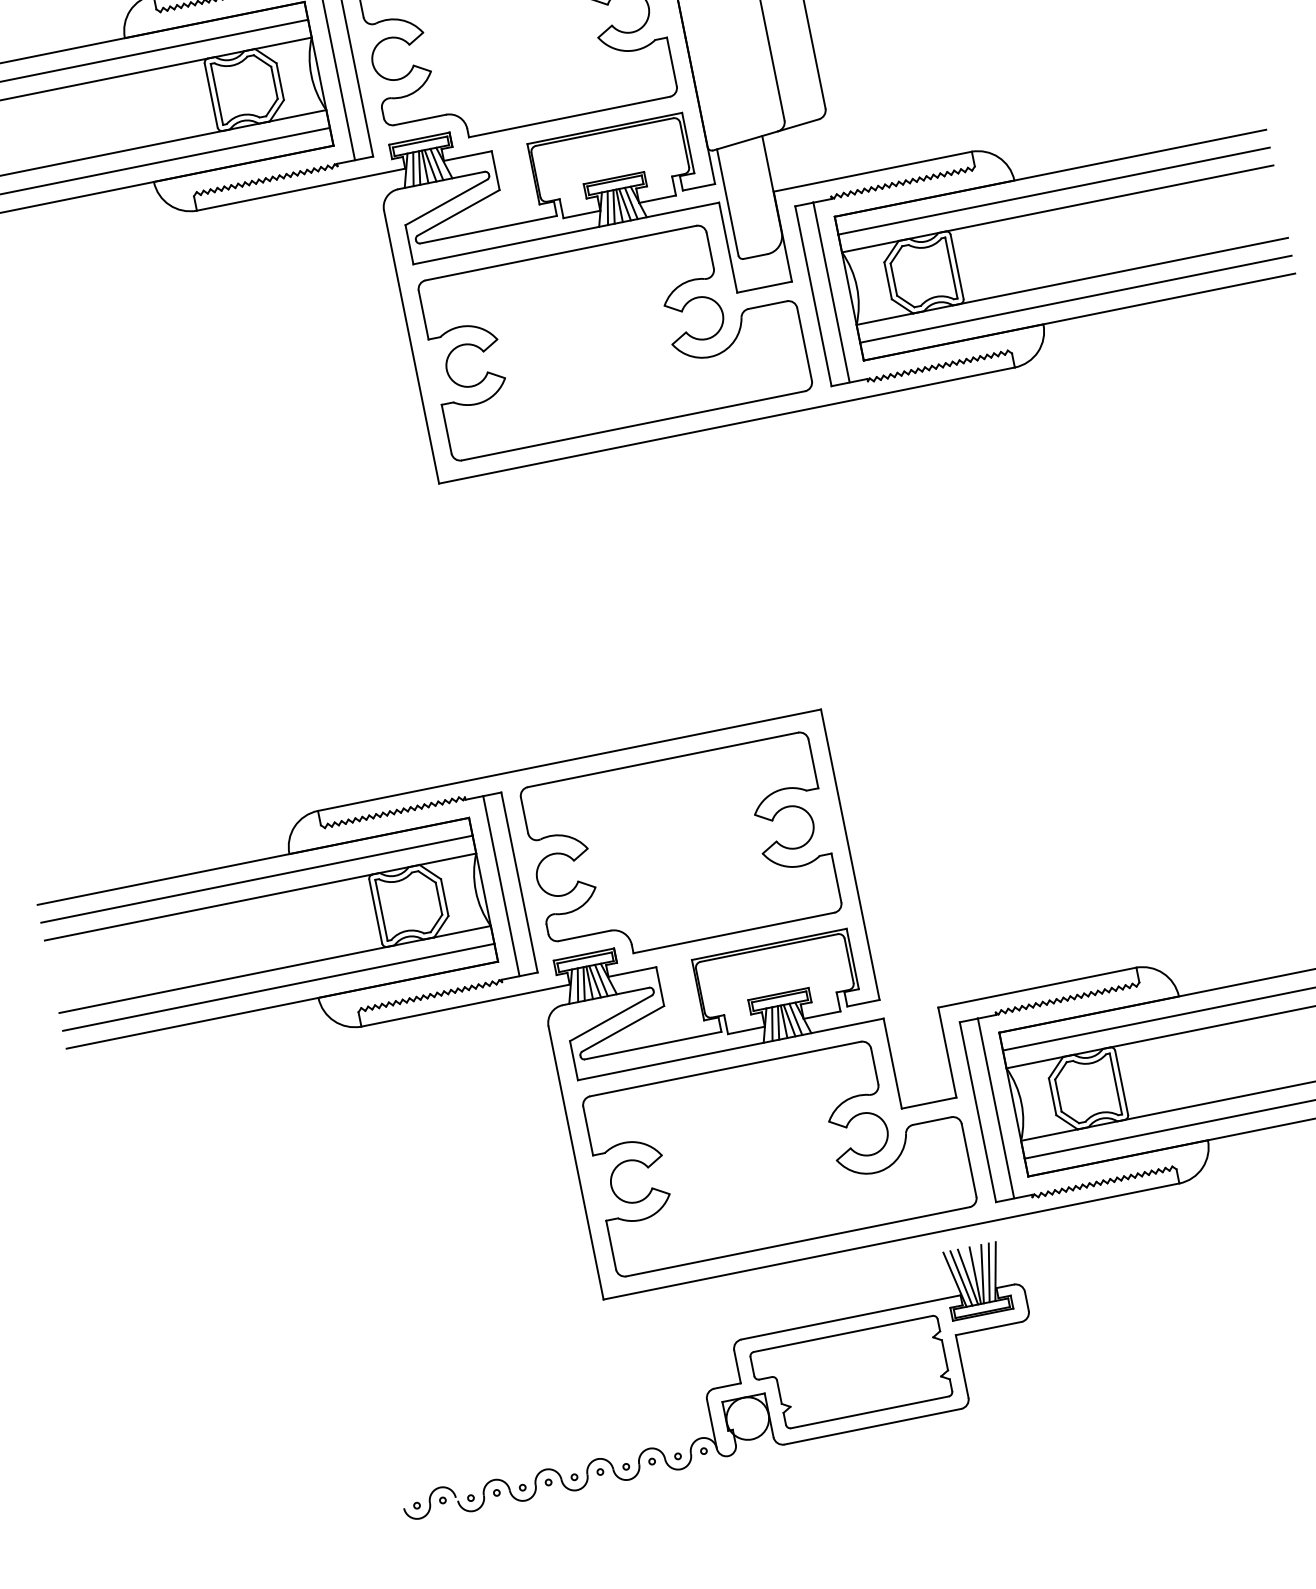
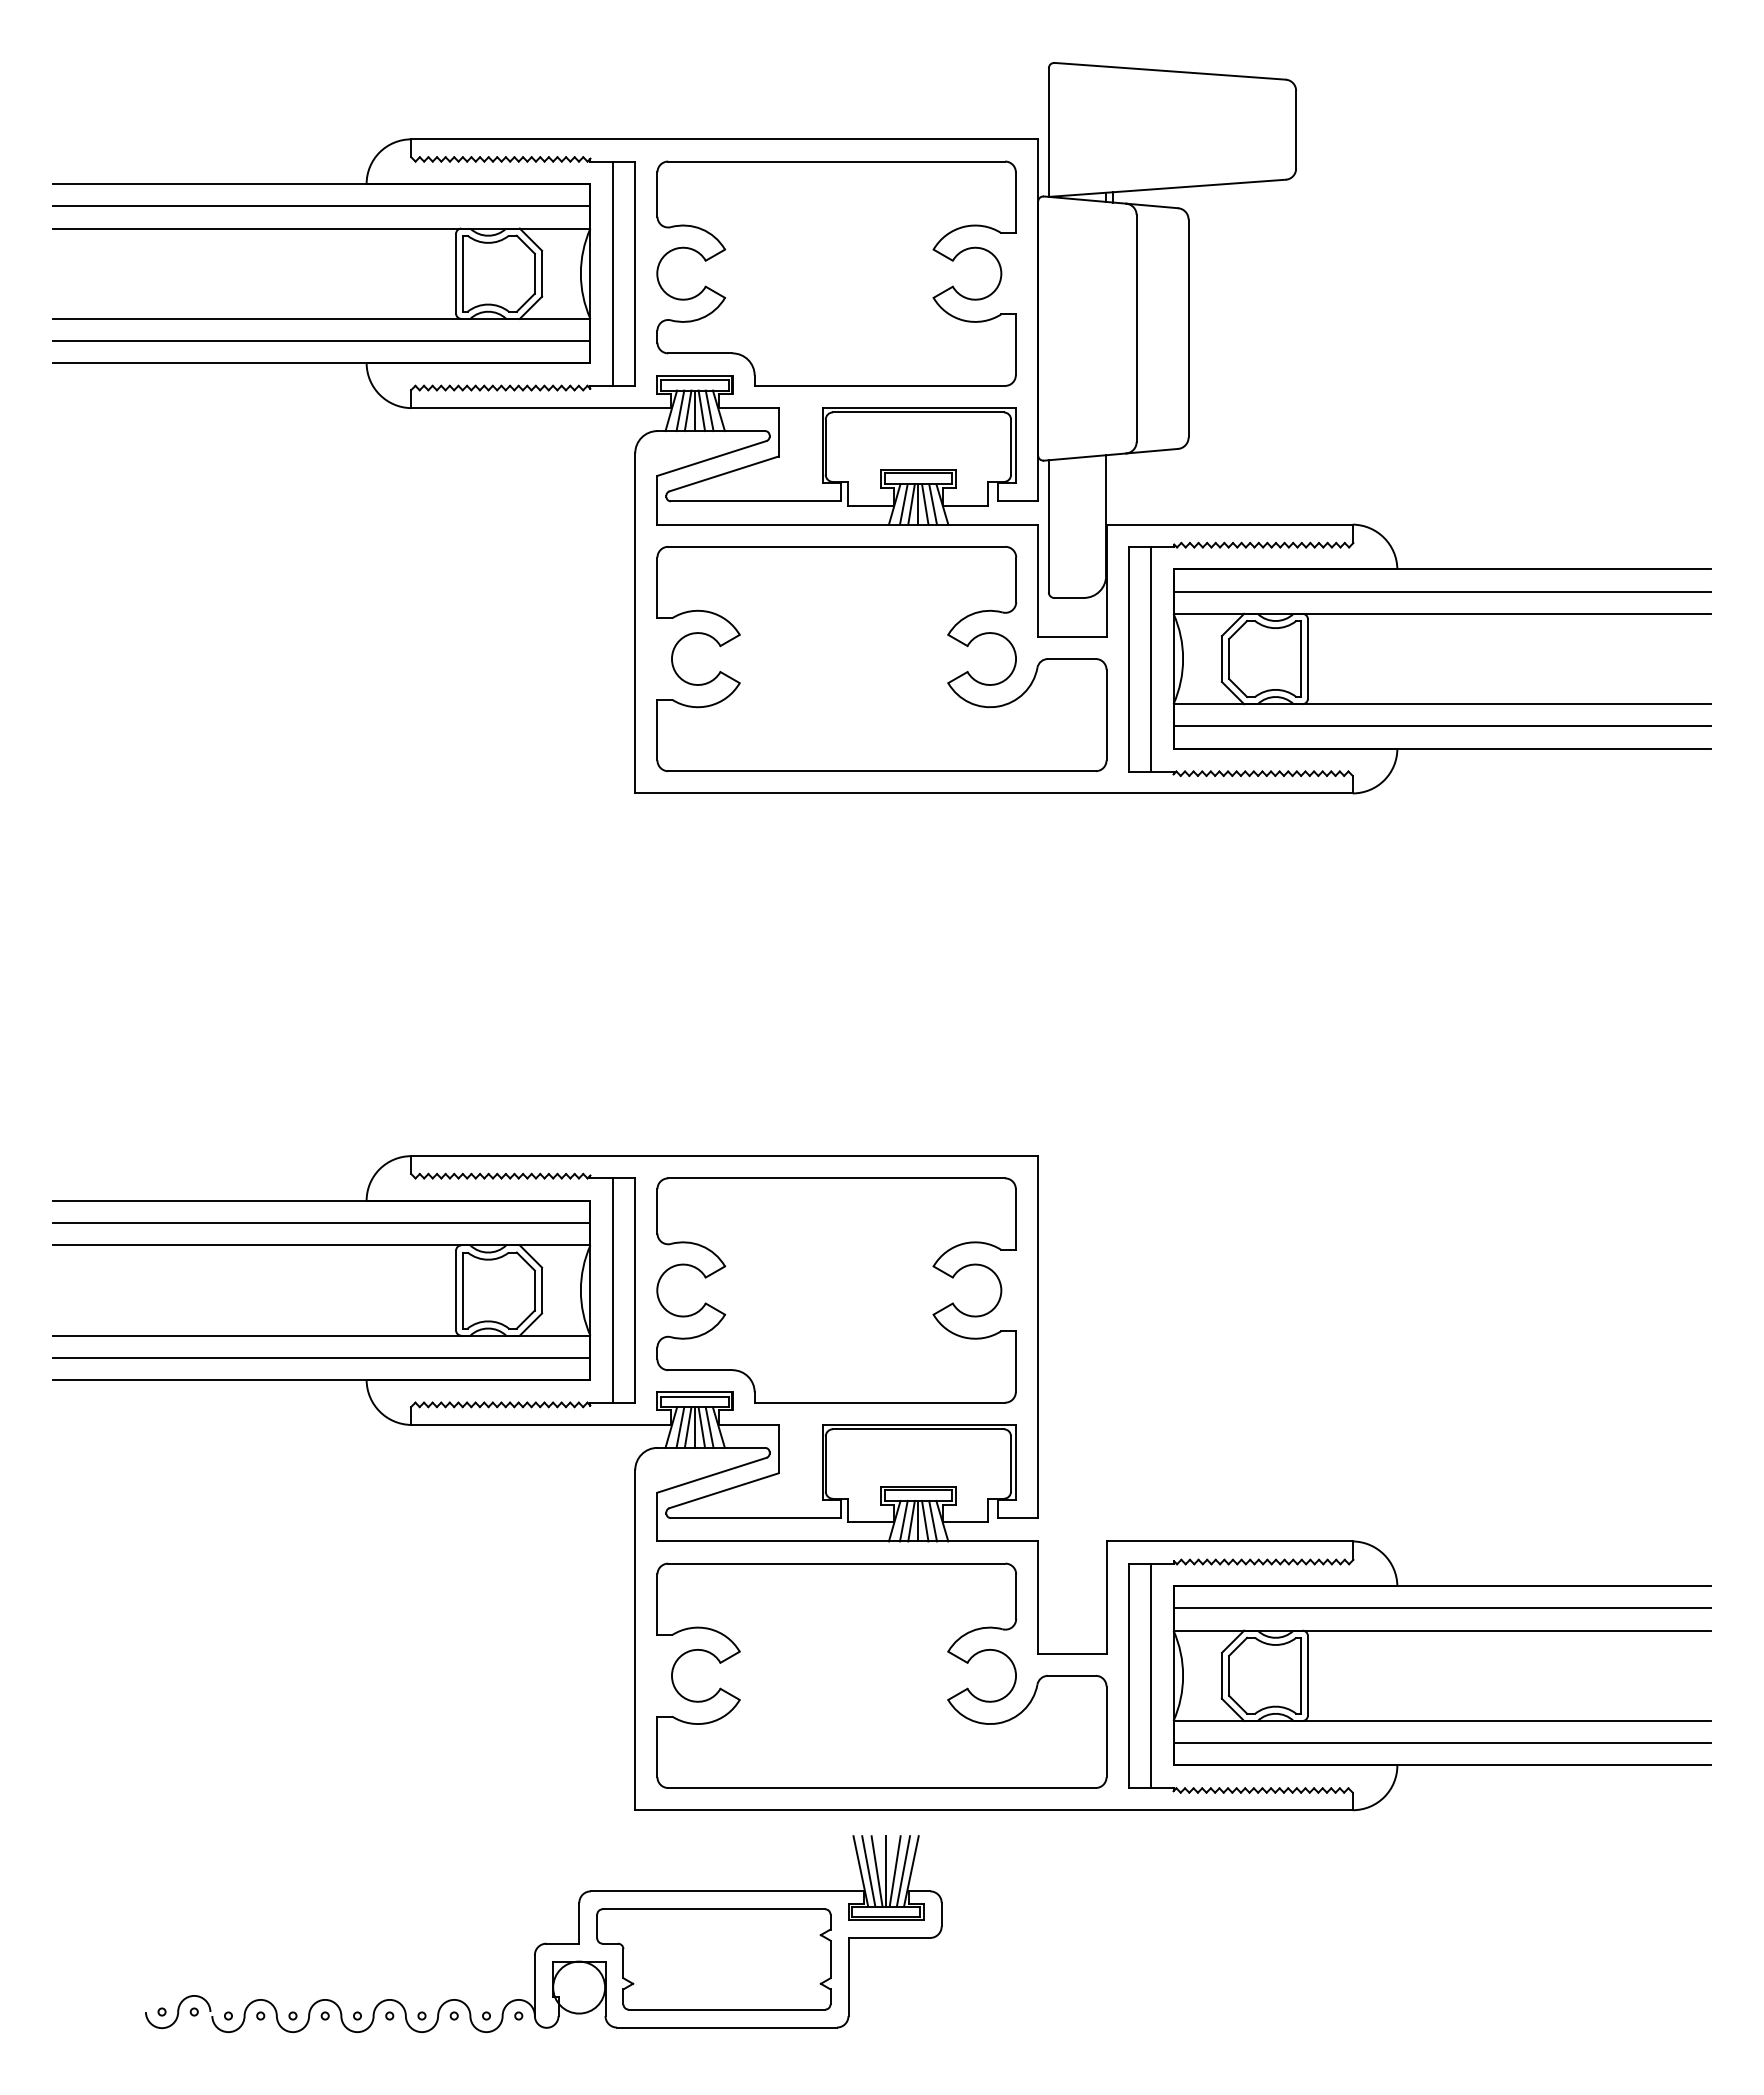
part: (713, 1387) -> (545, 1942), moved

